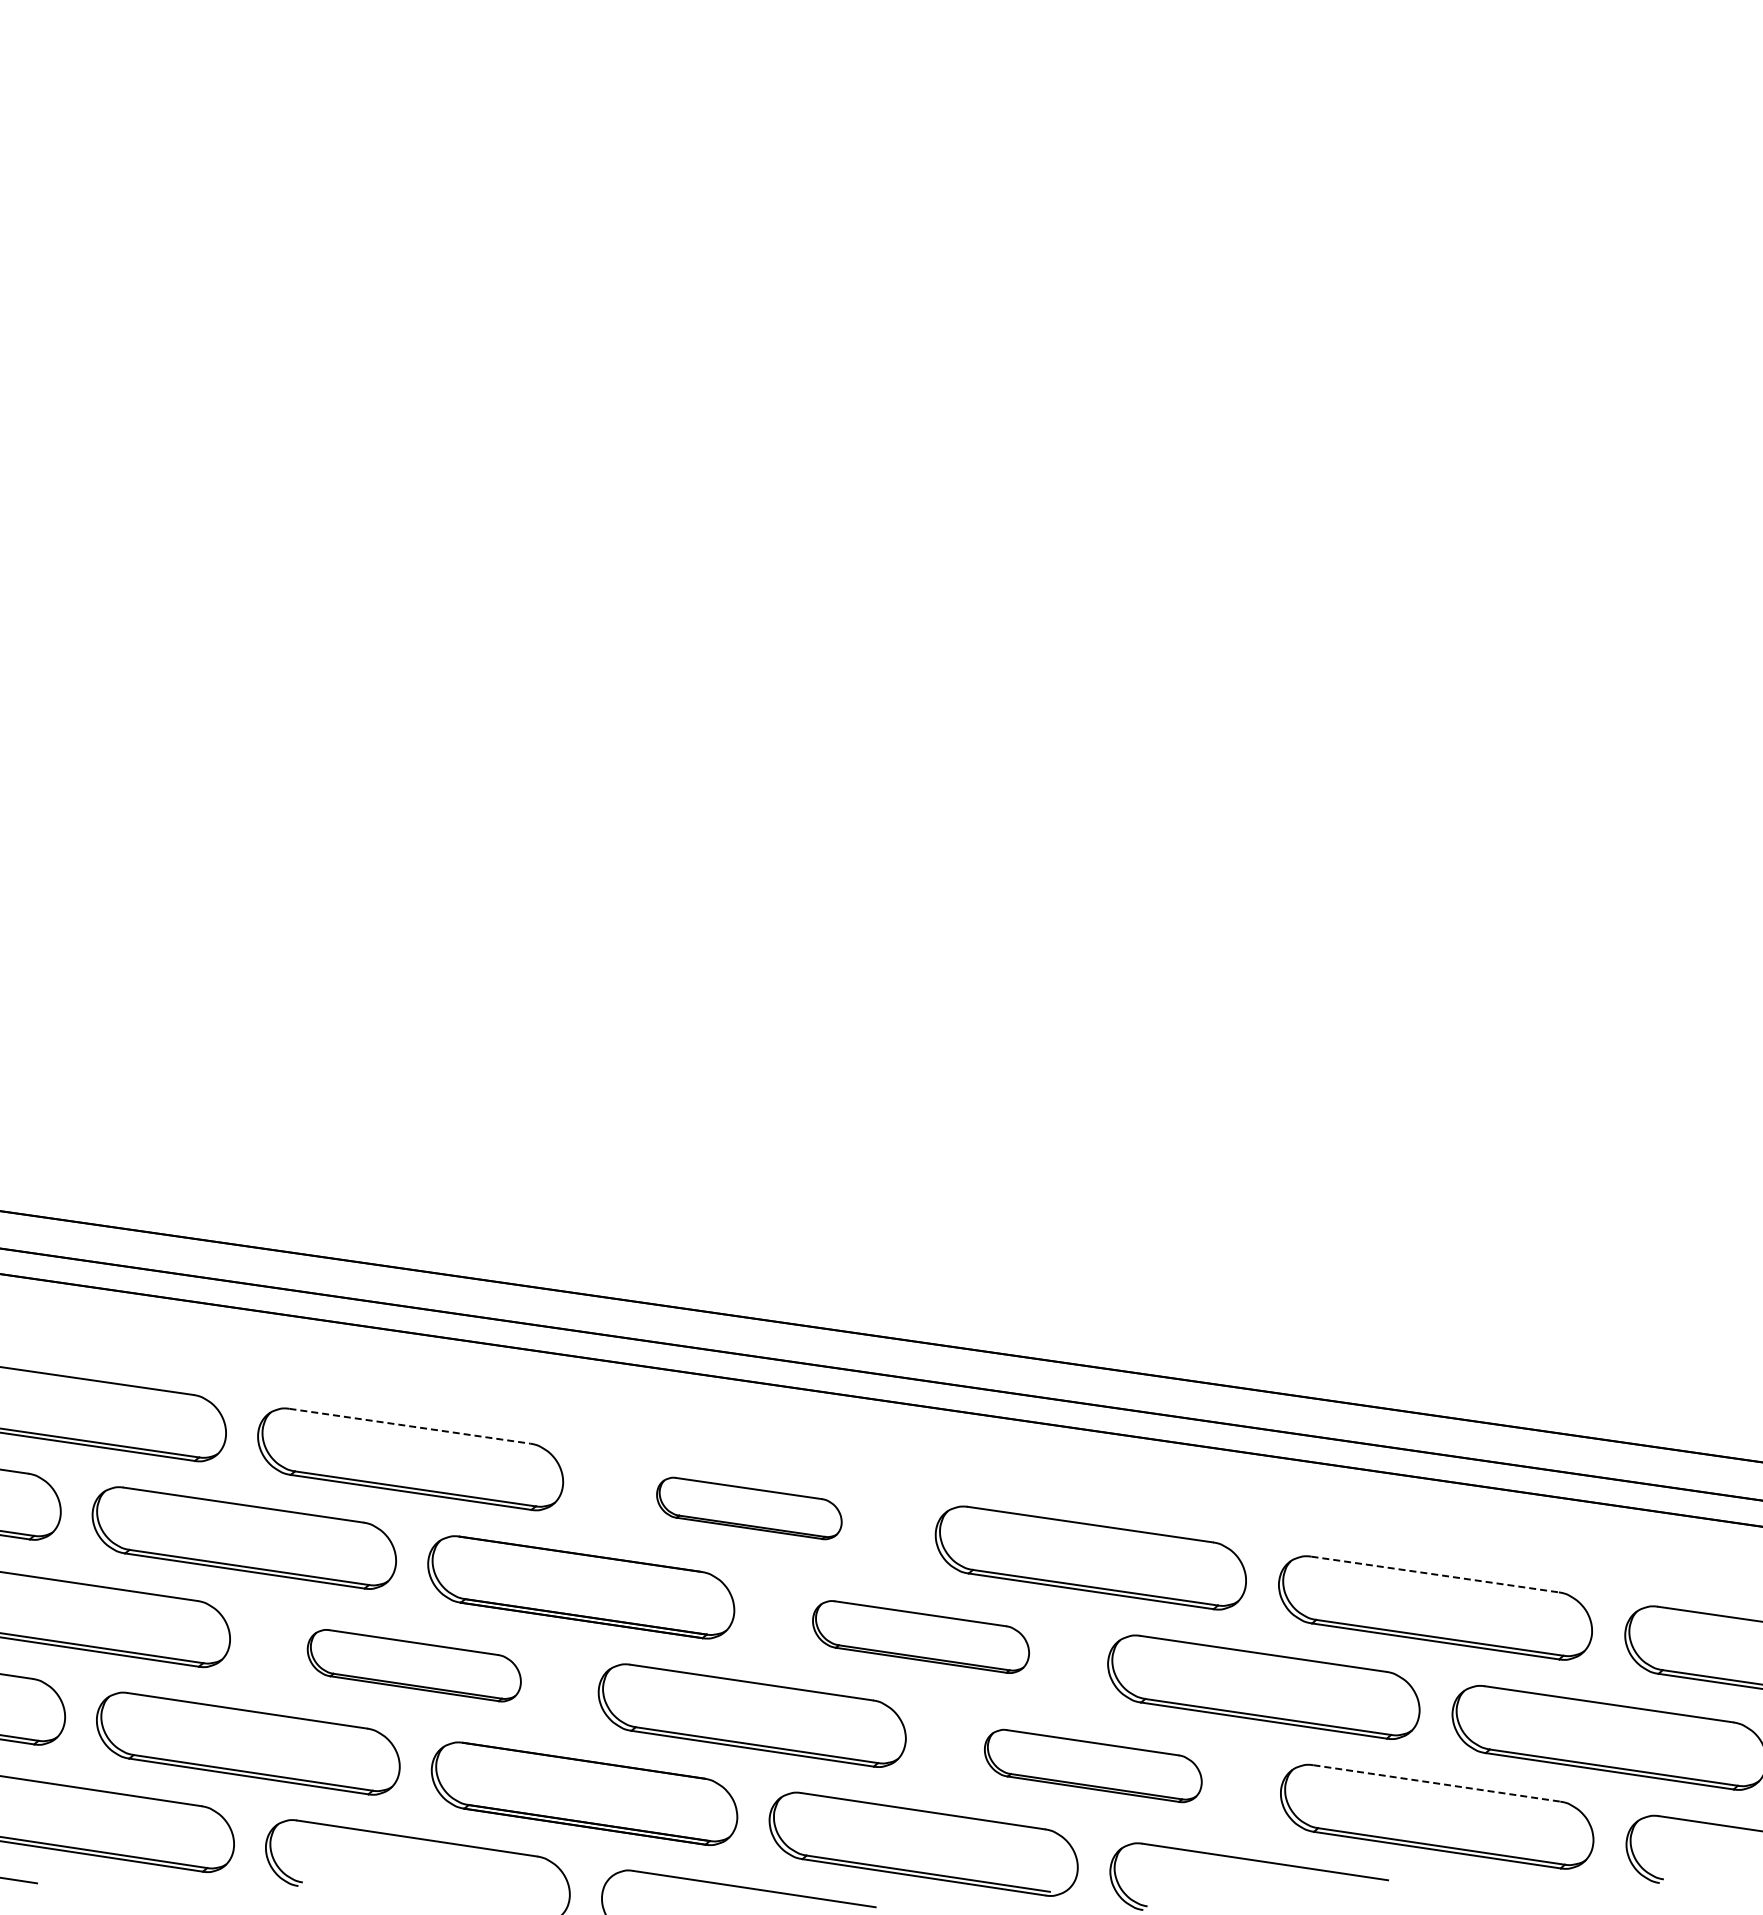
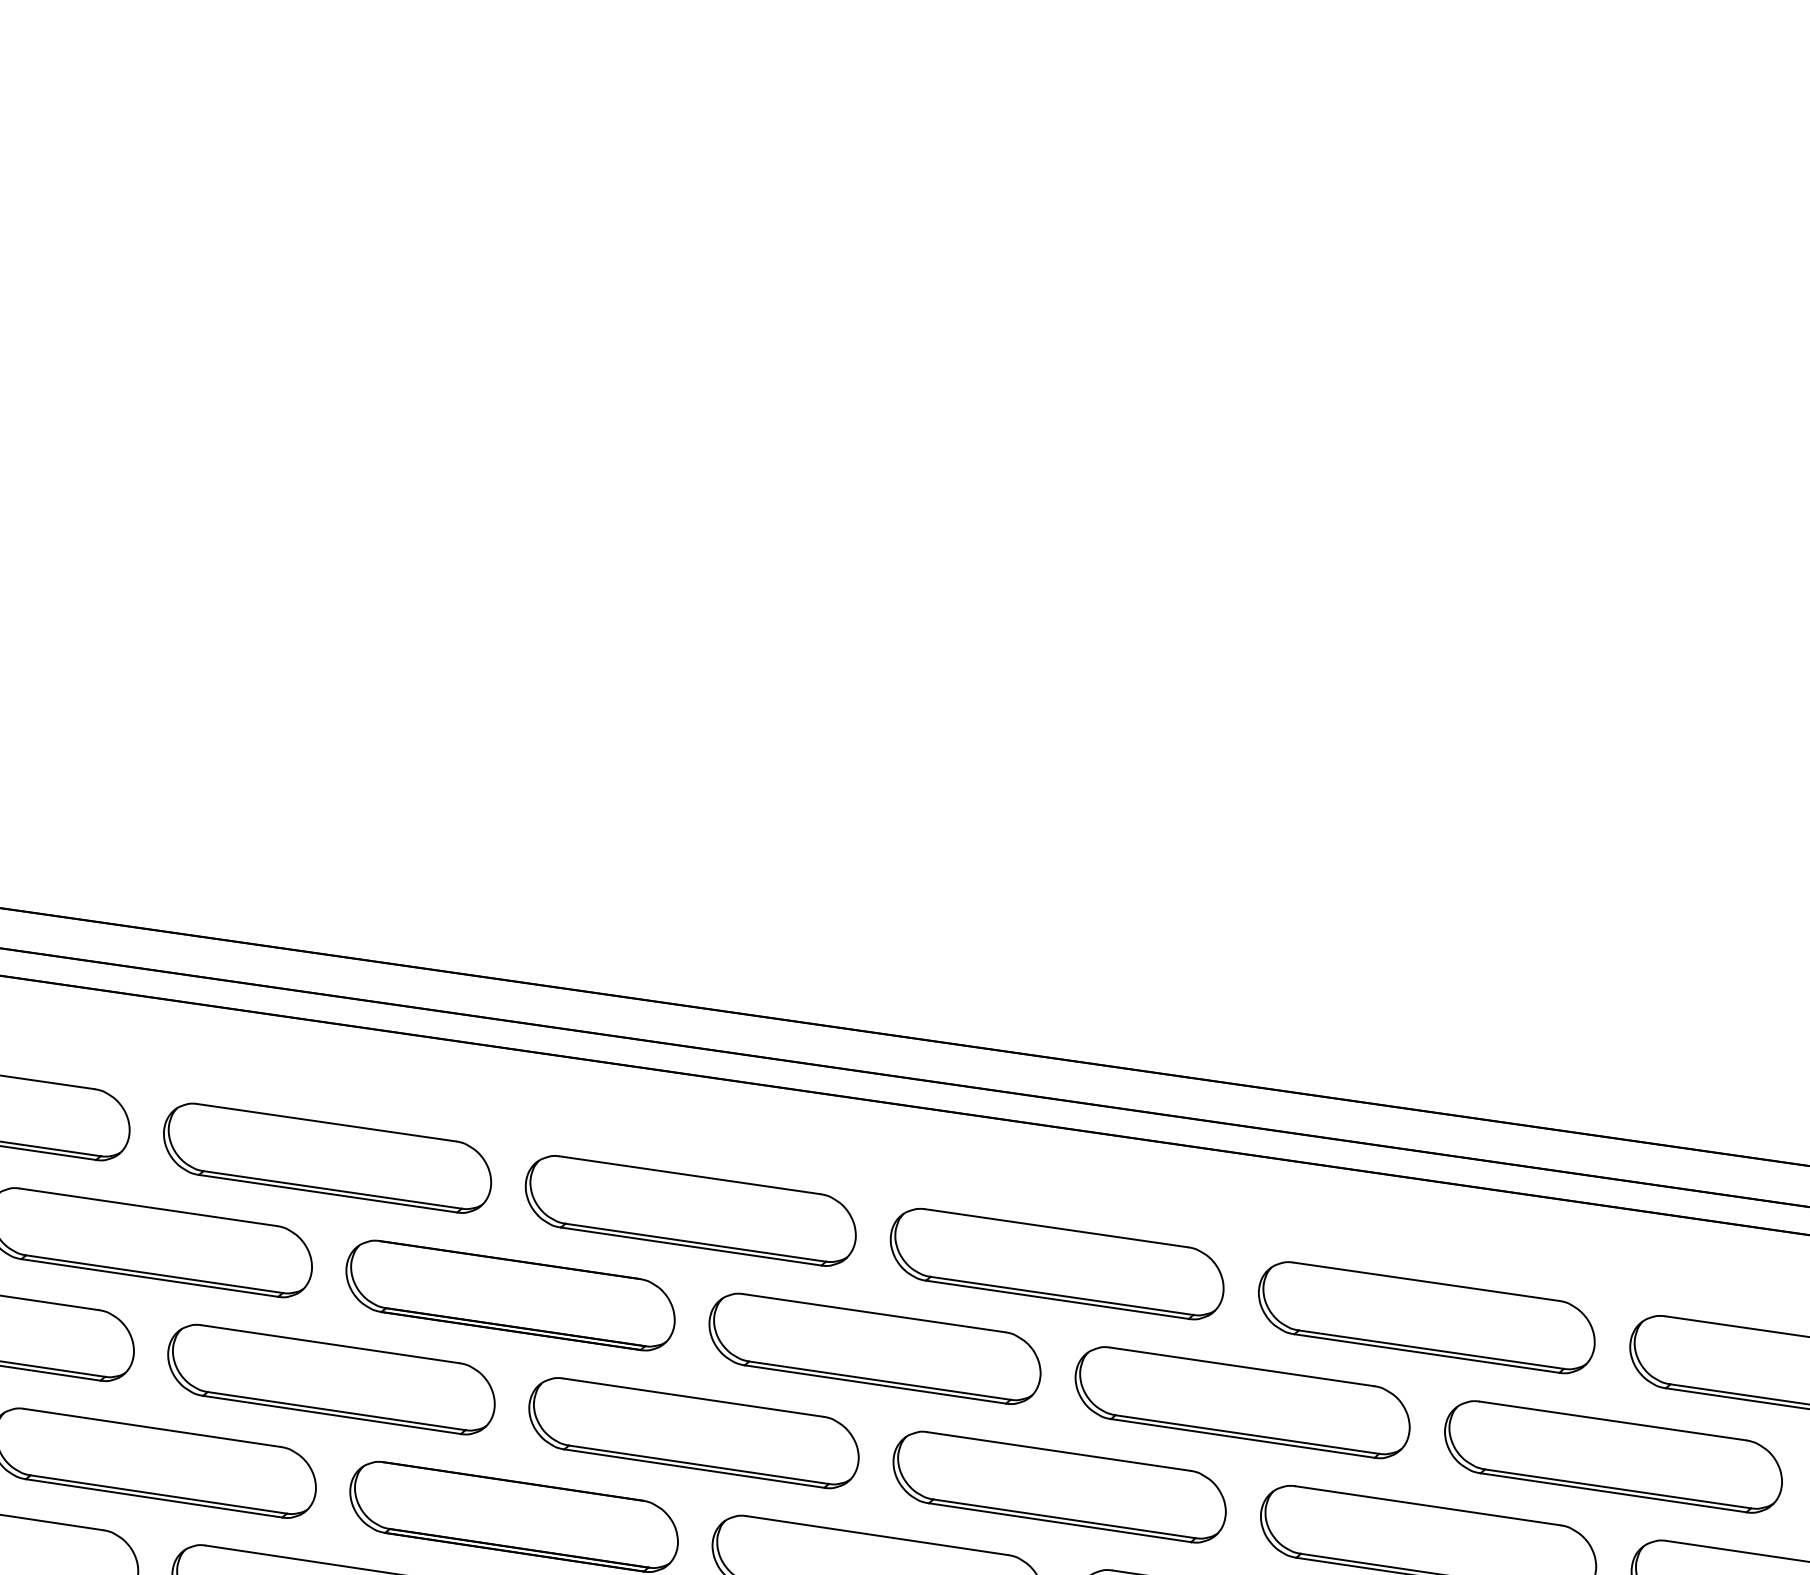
line: (409, 1426) -> (326, 1123), dashed -> solid
part: (749, 1508) -> (691, 1210), size x1.67
line: (1435, 1574) -> (1426, 1281), dashed -> solid
part: (920, 1636) -> (874, 1348), size x1.43
part: (414, 1665) -> (331, 1379), size x1.43
part: (1093, 1765) -> (1059, 1486), size x1.43
line: (1436, 1783) -> (1427, 1505), dashed -> solid

